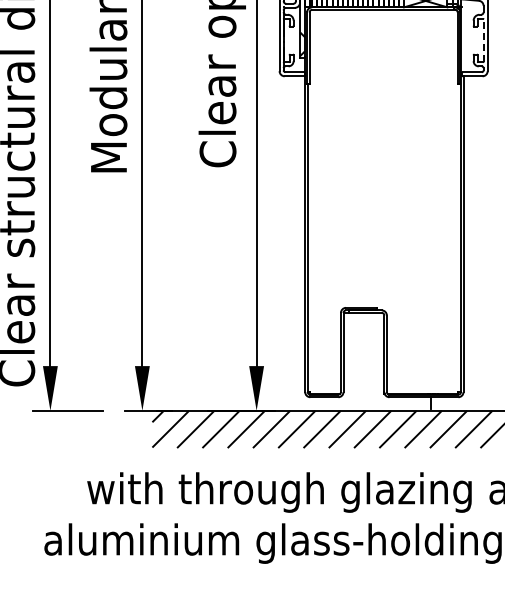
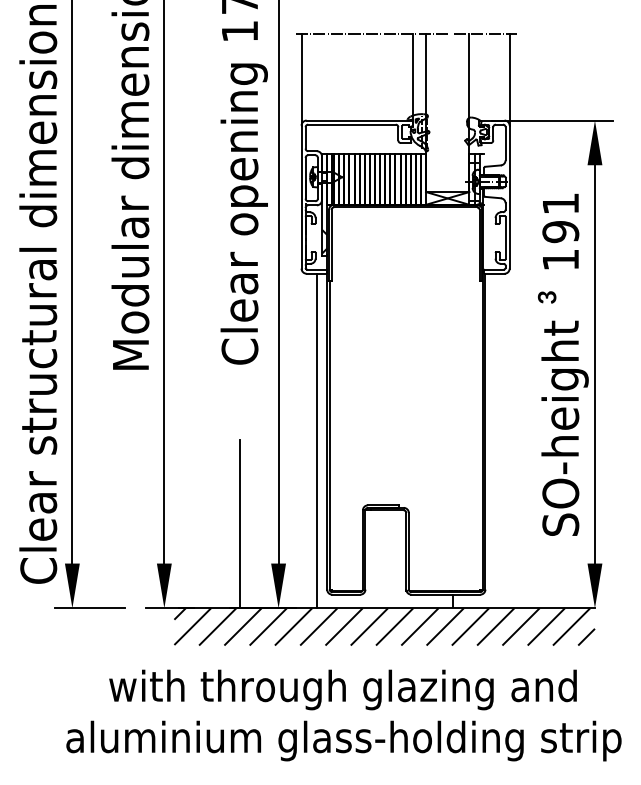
line: (483, 40) -> (505, 237), dashed -> solid
line: (294, 243) -> (316, 440), added
line: (217, 327) -> (239, 524), added

